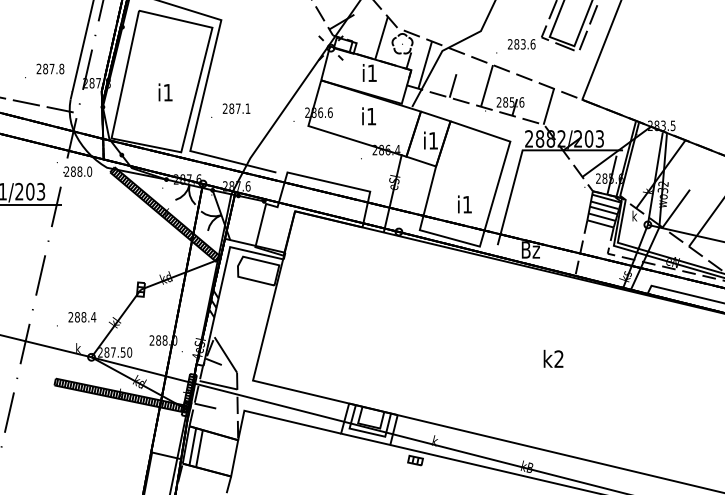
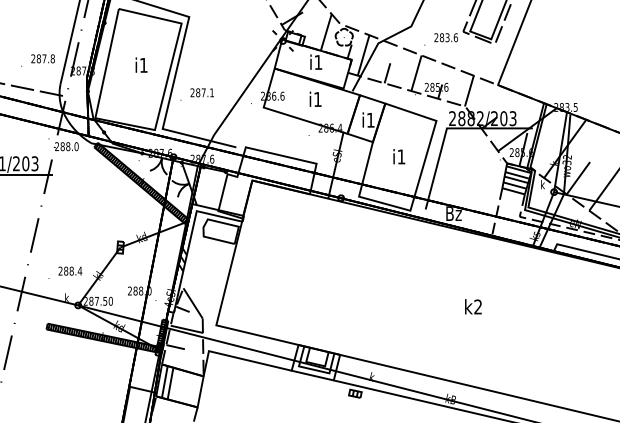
text: (165, 92) -> (141, 65), moved
text: (464, 204) -> (398, 156), moved

